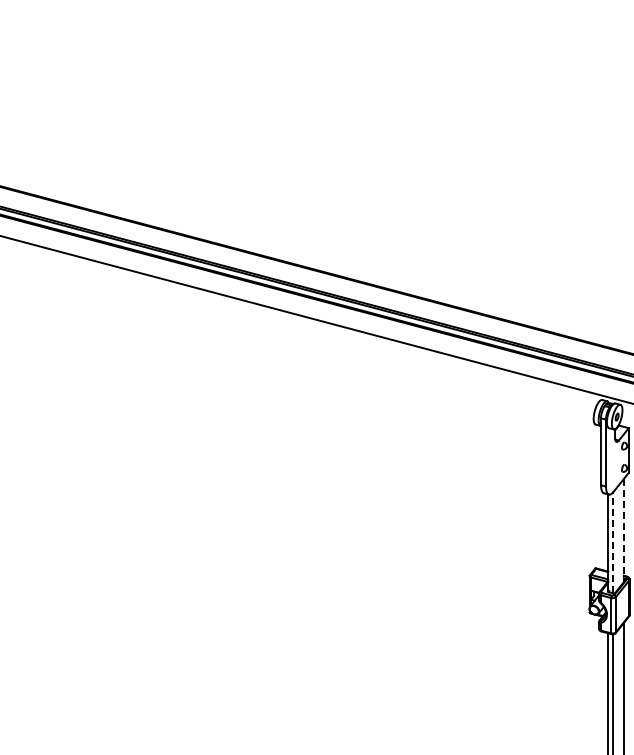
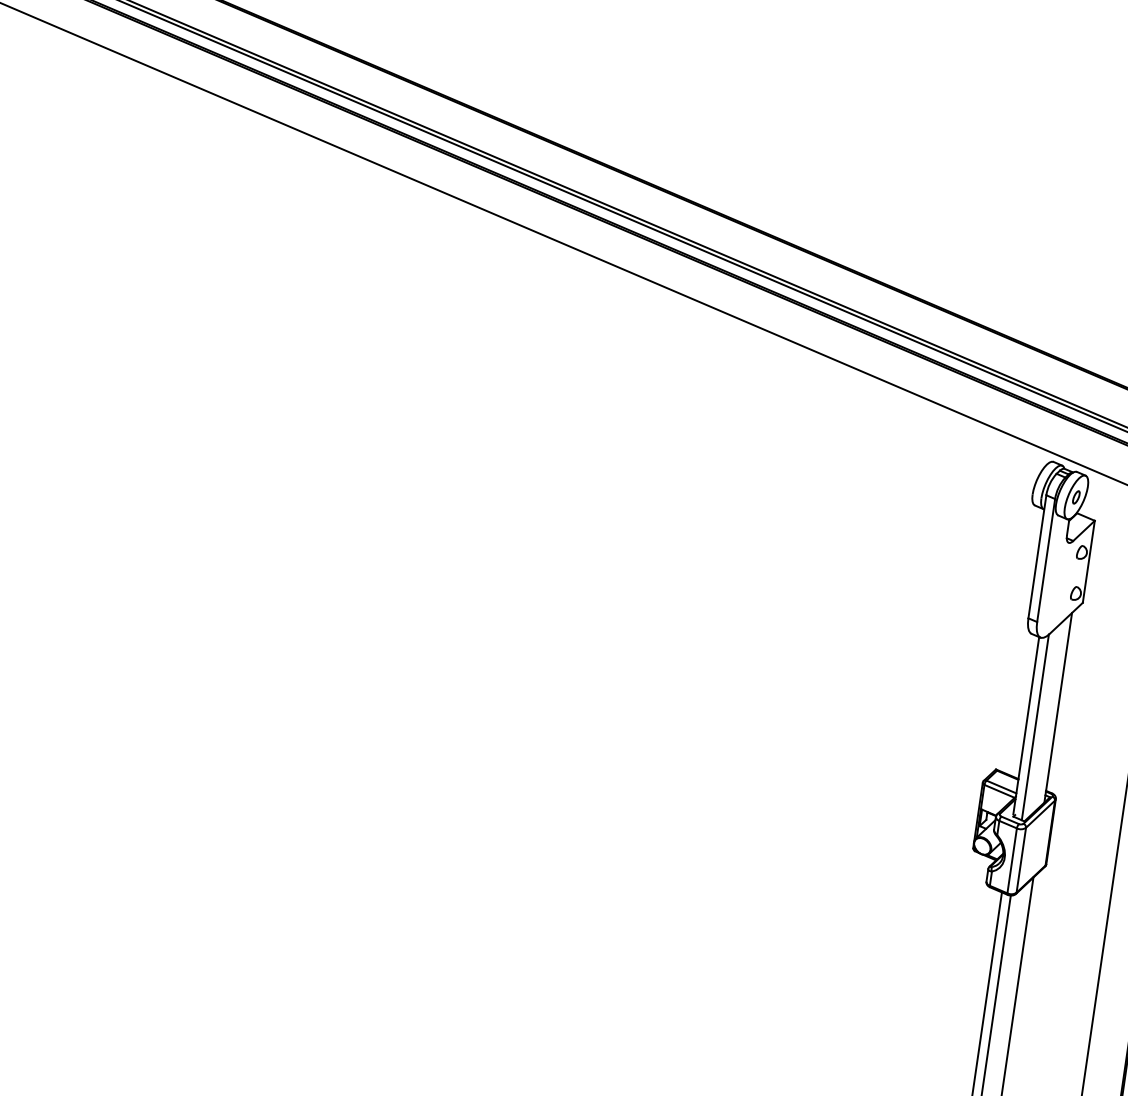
line: (623, 530) -> (1057, 707), dashed -> solid
line: (613, 542) -> (1035, 726), dashed -> solid

